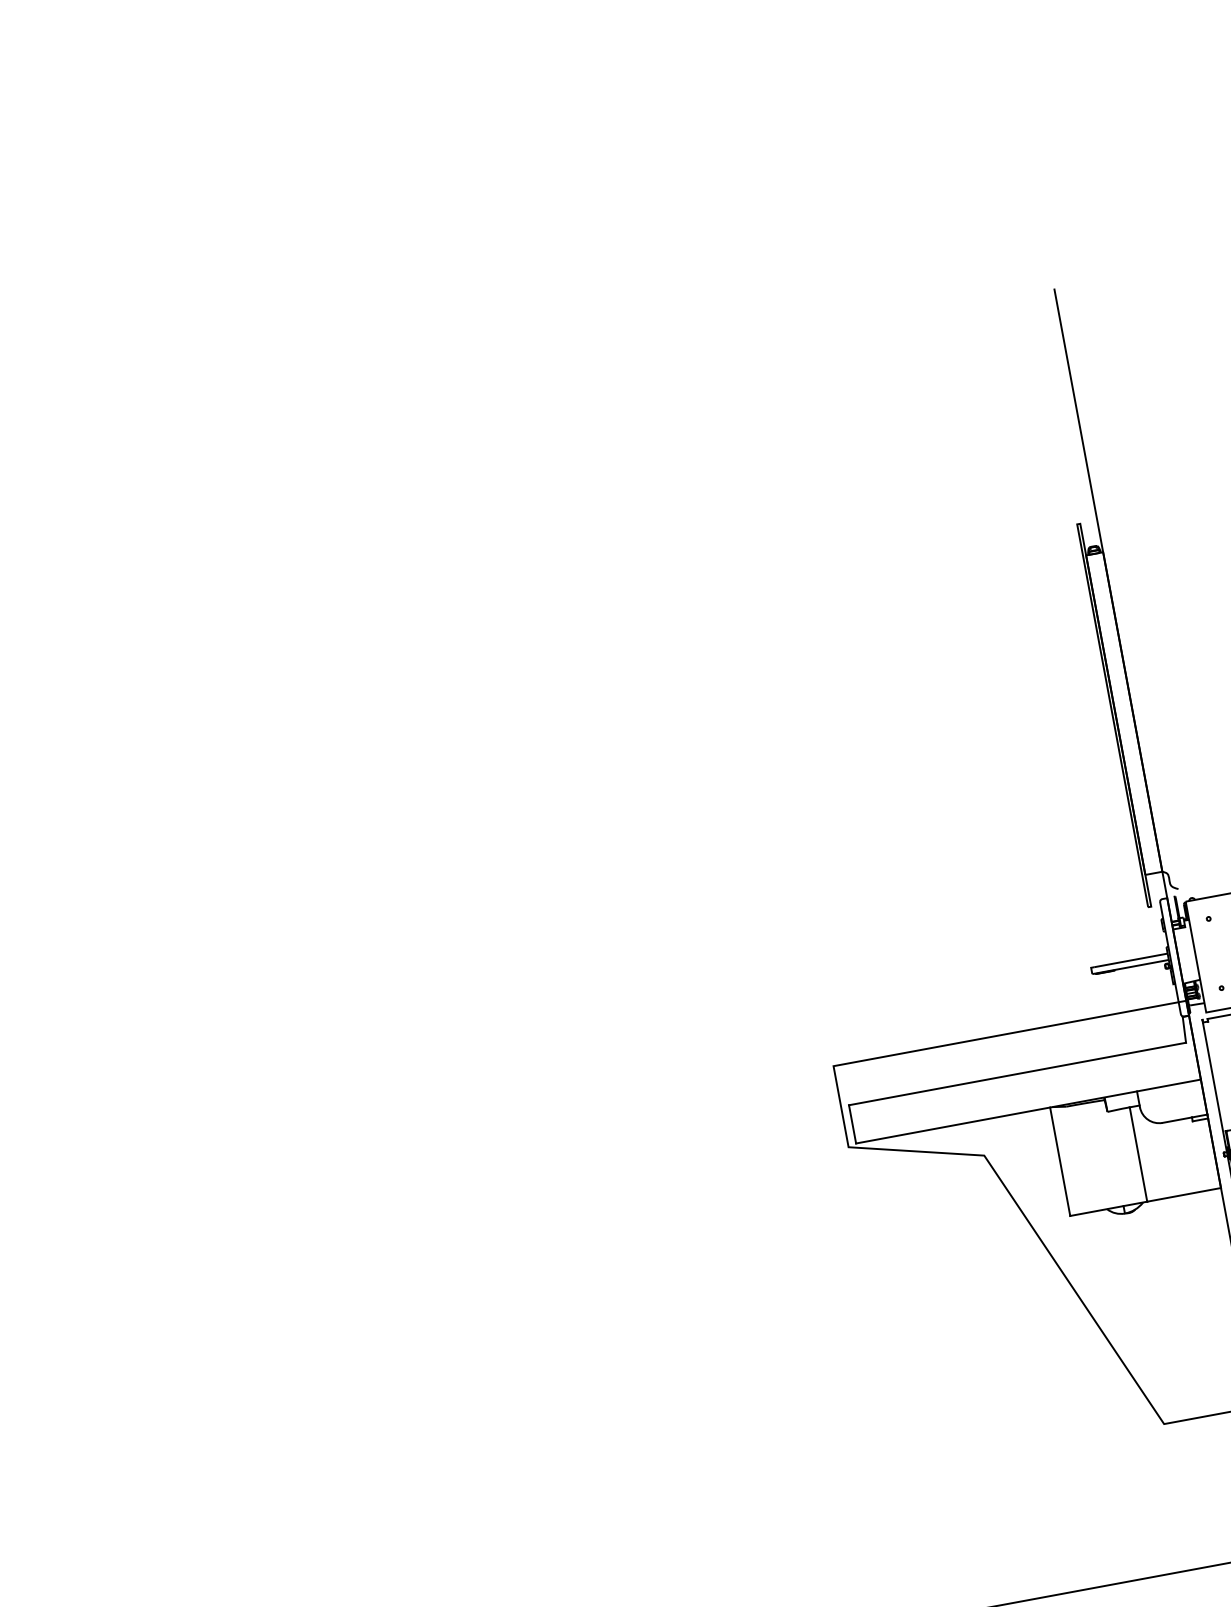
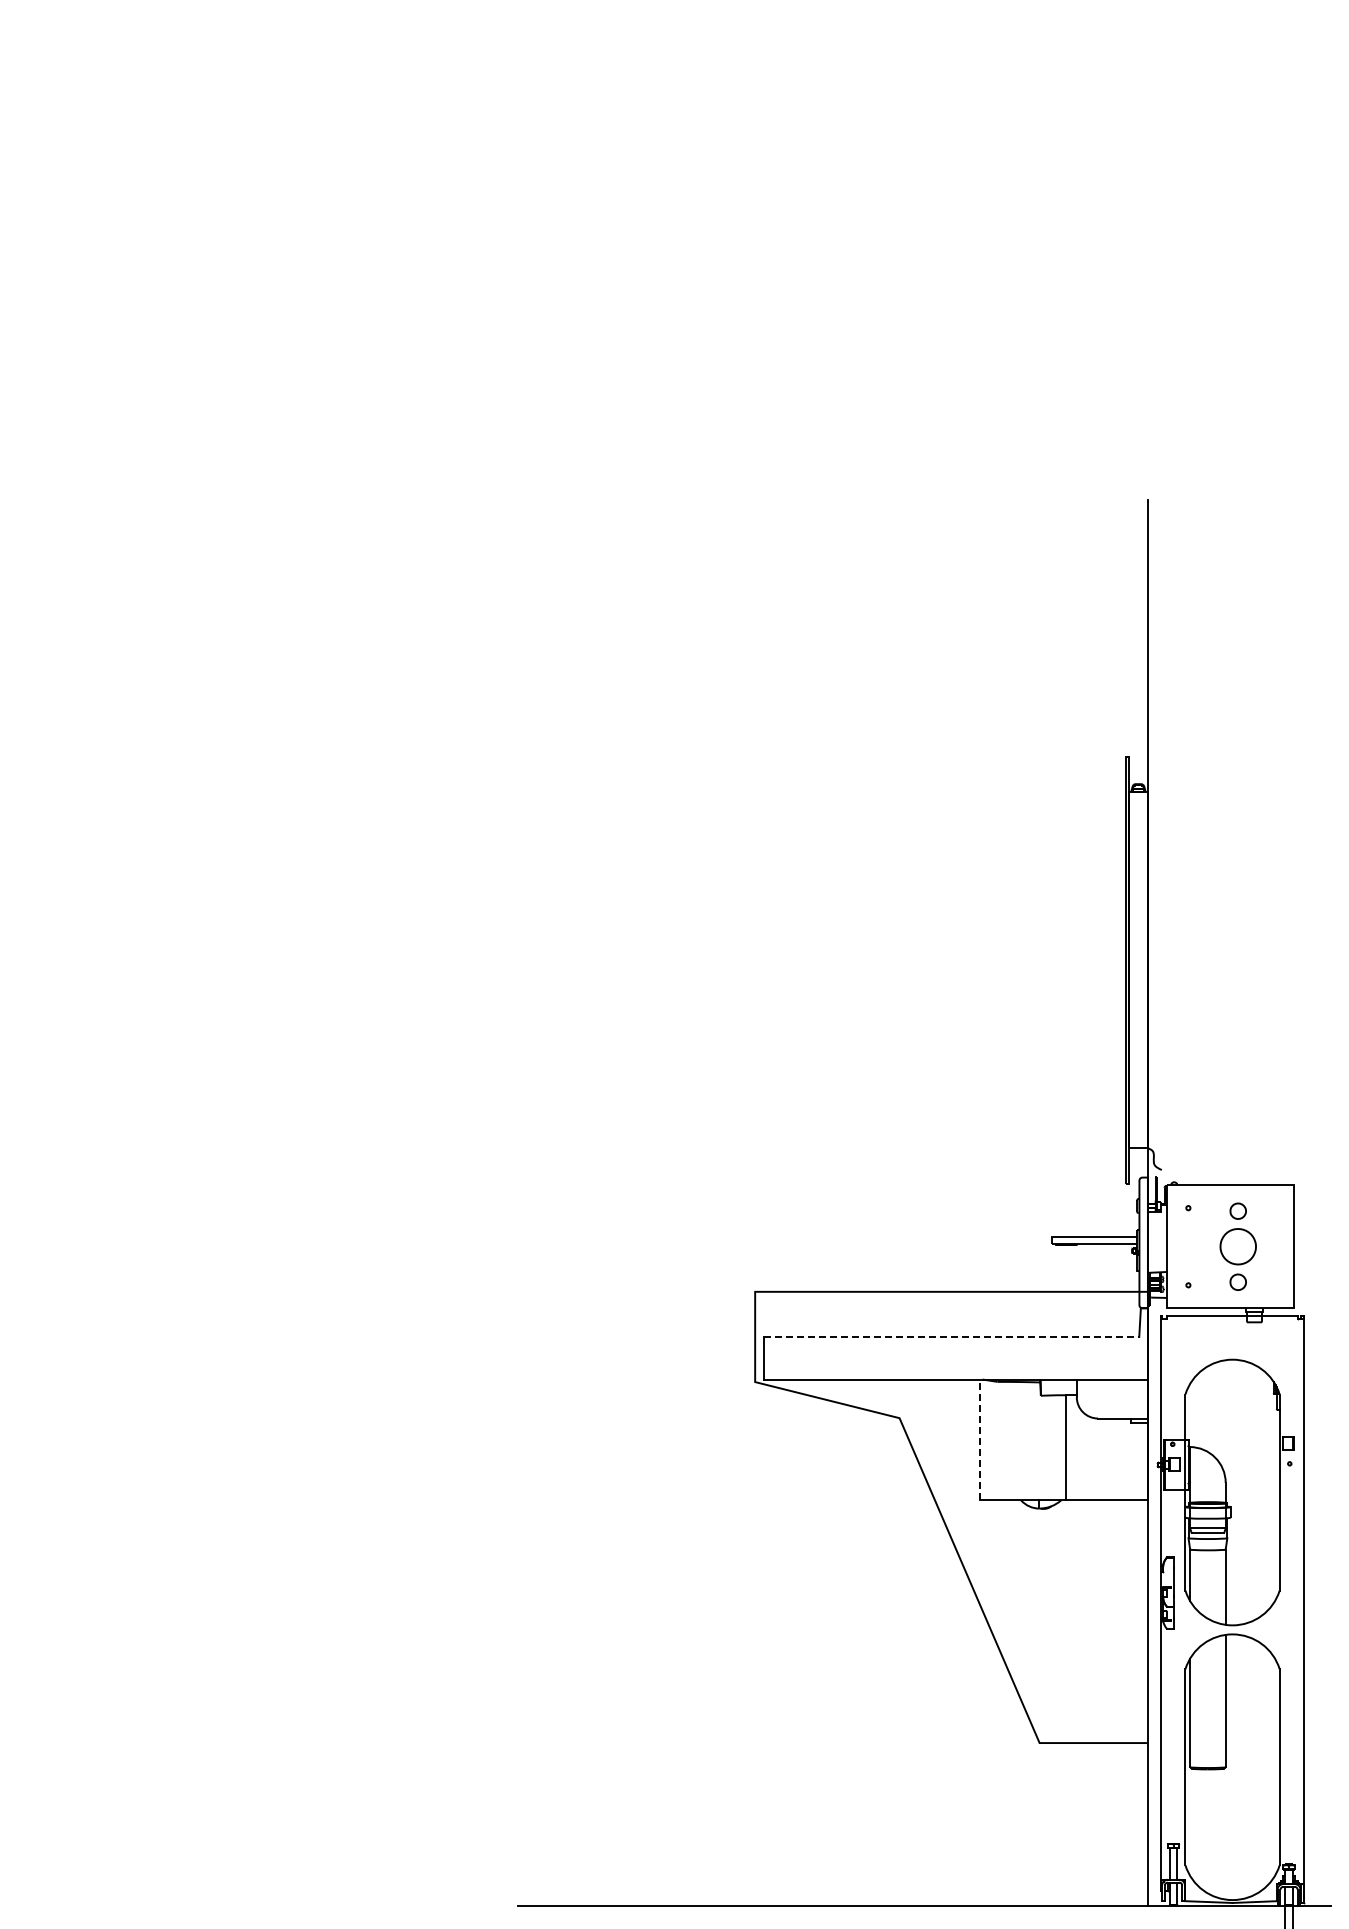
line: (1017, 1073) -> (951, 1336), solid -> dashed
line: (1060, 1161) -> (980, 1439), solid -> dashed

